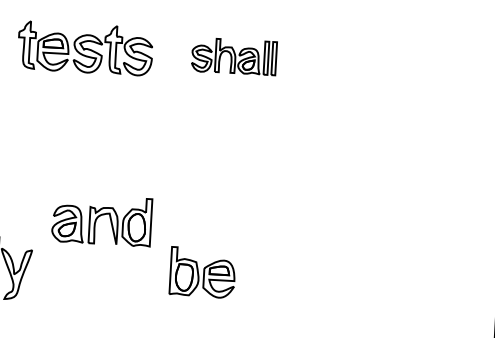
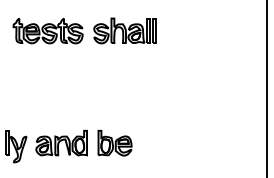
part: (233, 55) -> (124, 30), size x1.43
part: (101, 219) -> (61, 142), moved

